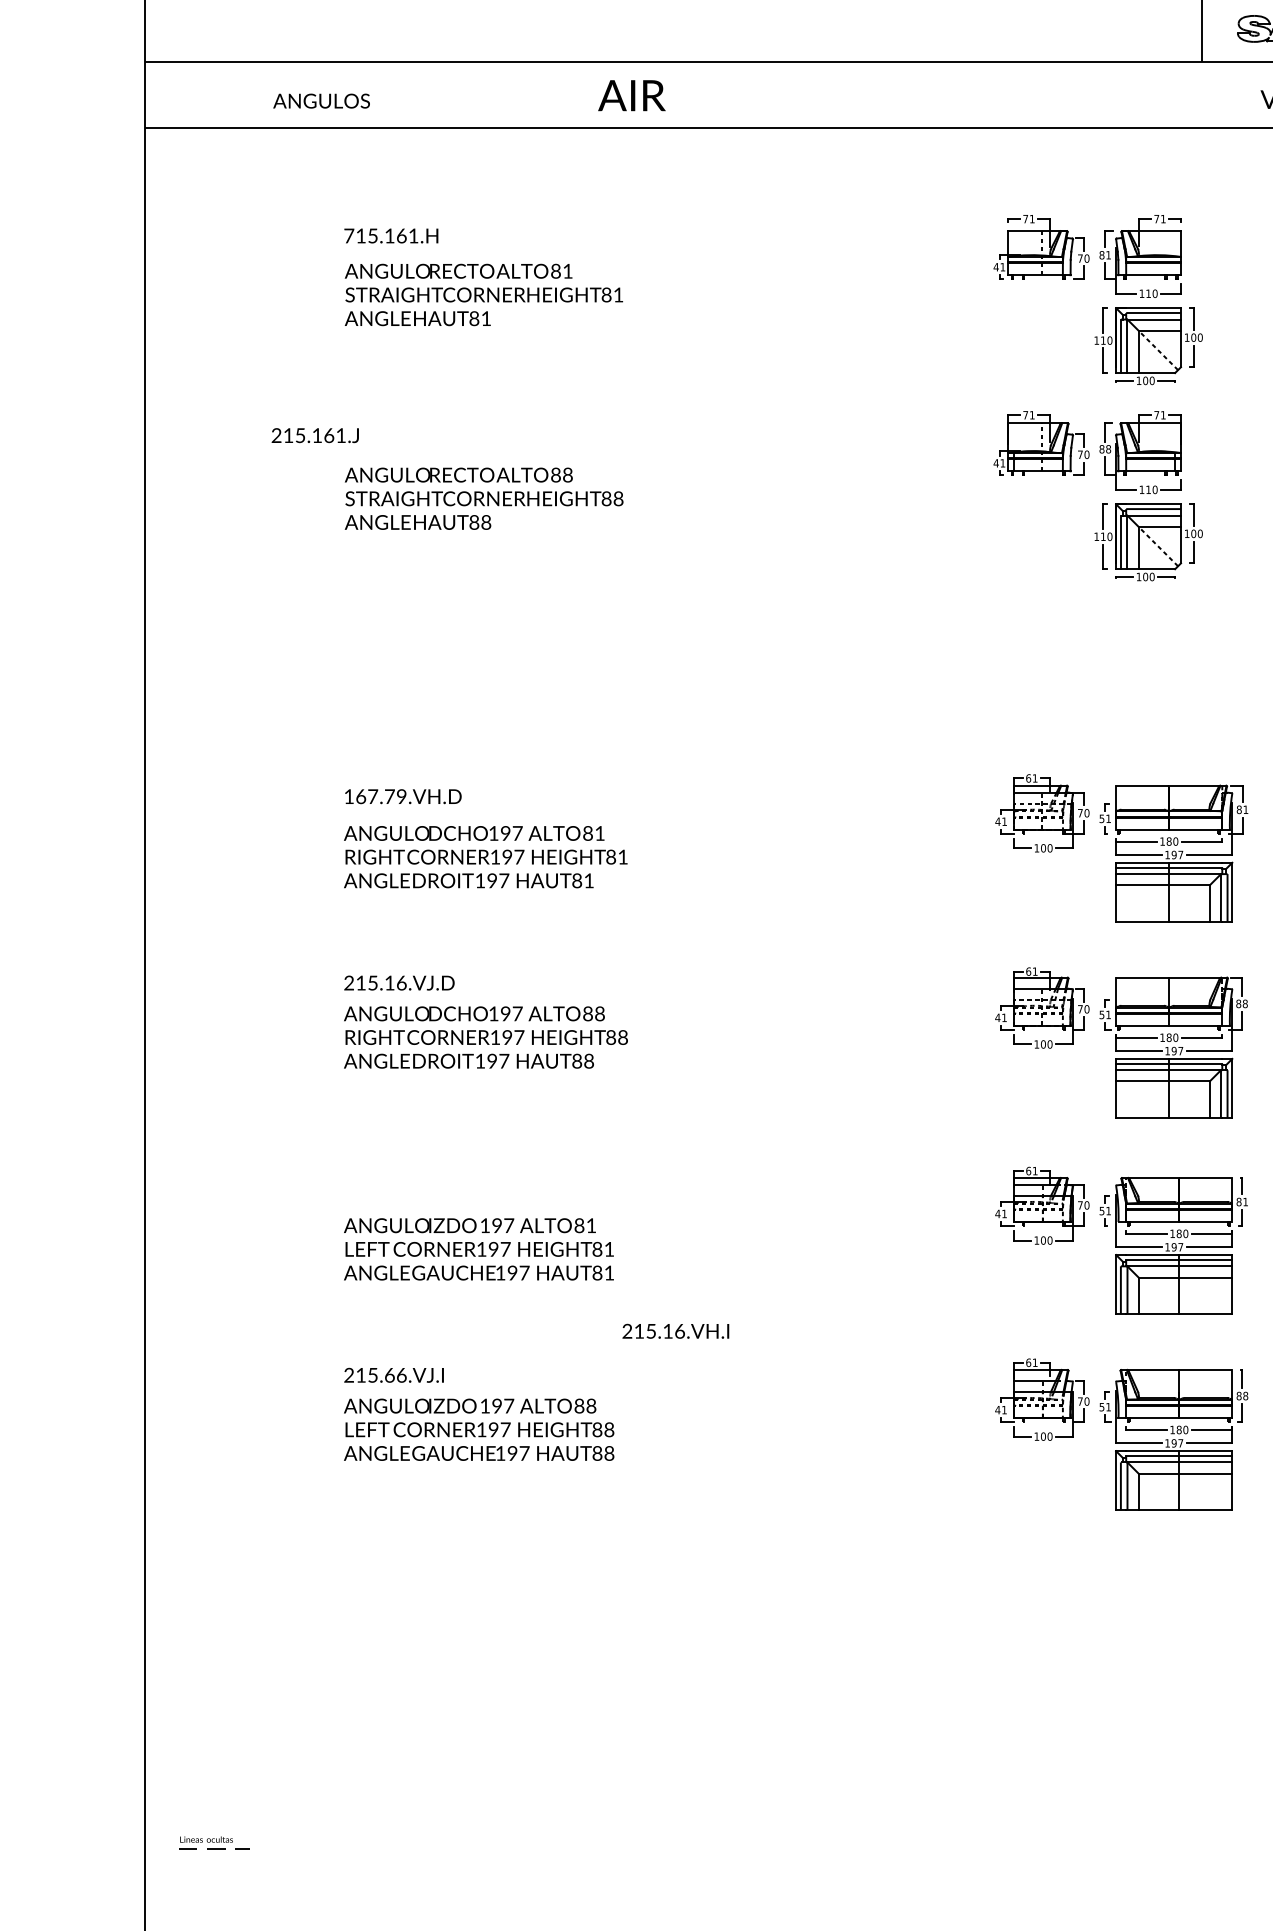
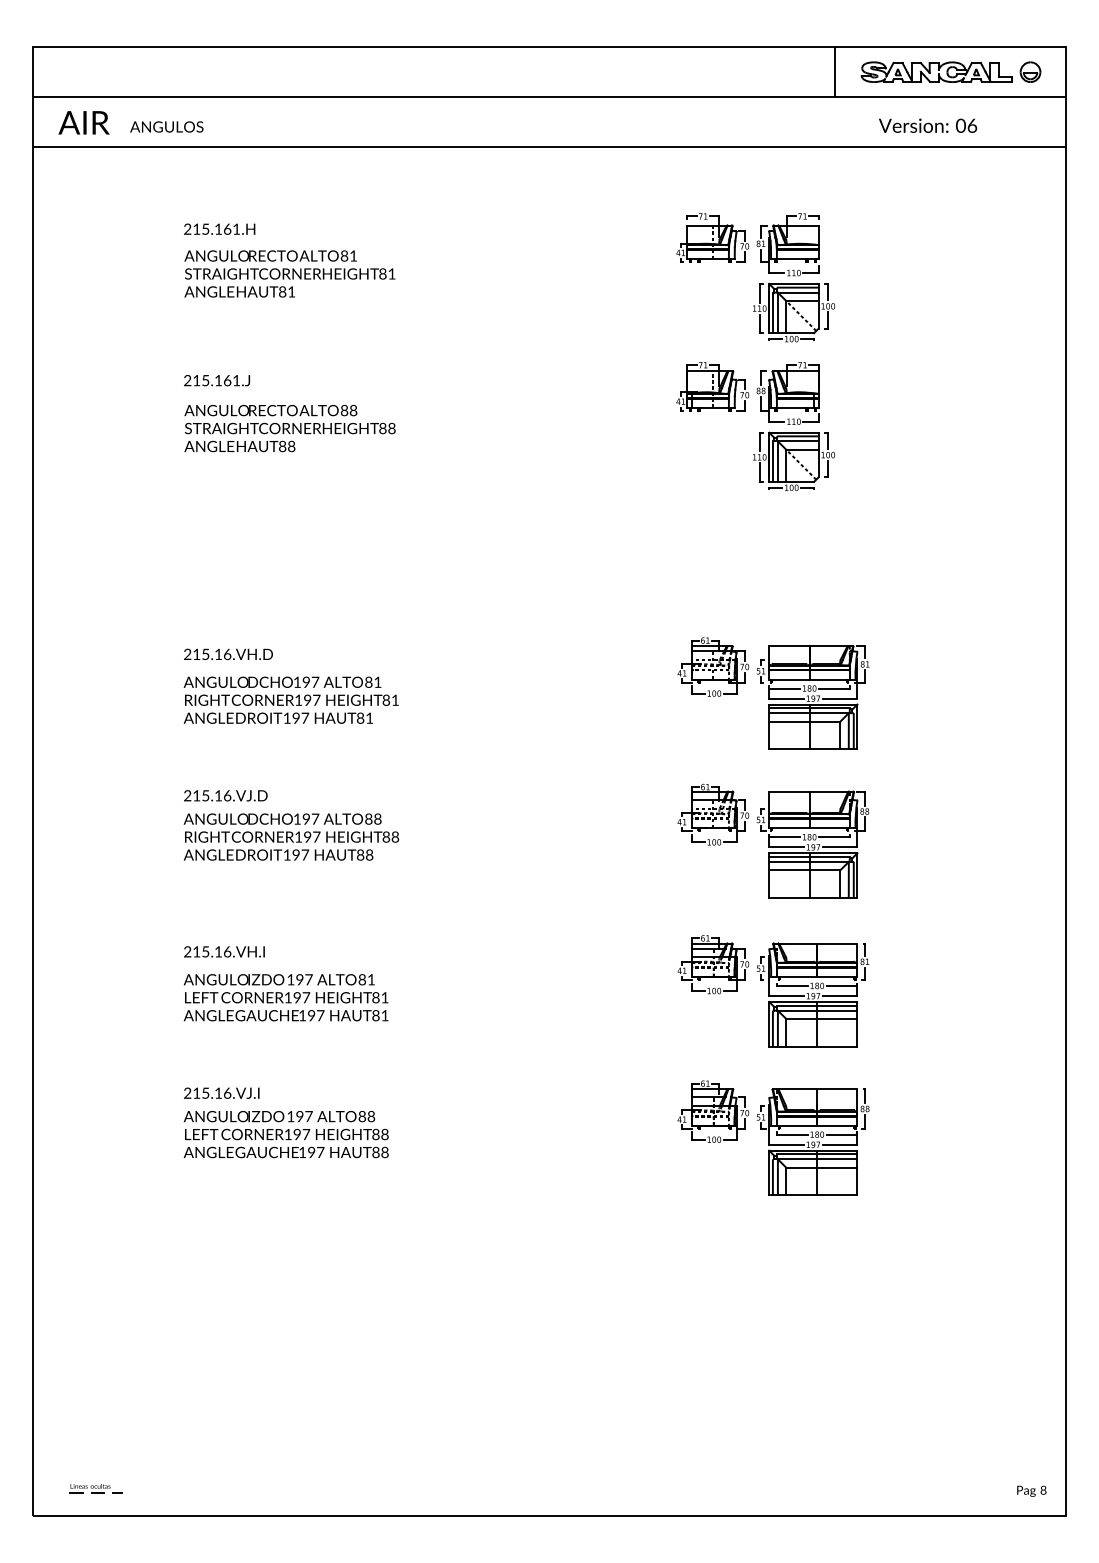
text: (631, 95) -> (83, 122), moved
text: (348, 235) -> (187, 228), 715.161.H -> 215.161.H
text: (315, 435) -> (217, 380), moved
text: (375, 796) -> (207, 654), 167.79.VH.D -> 215.16.VH.D
text: (675, 1330) -> (224, 951), moved
text: (389, 1374) -> (218, 1092), 215.66.VJ.I -> 215.16.VJ.I
part: (213, 1842) -> (95, 1488), moved

